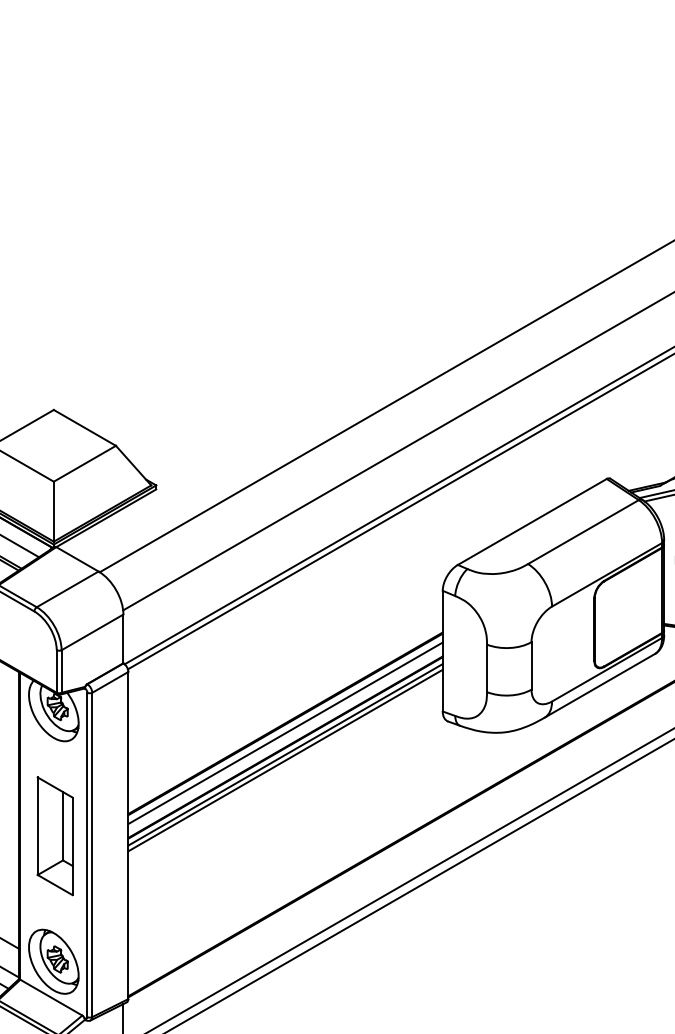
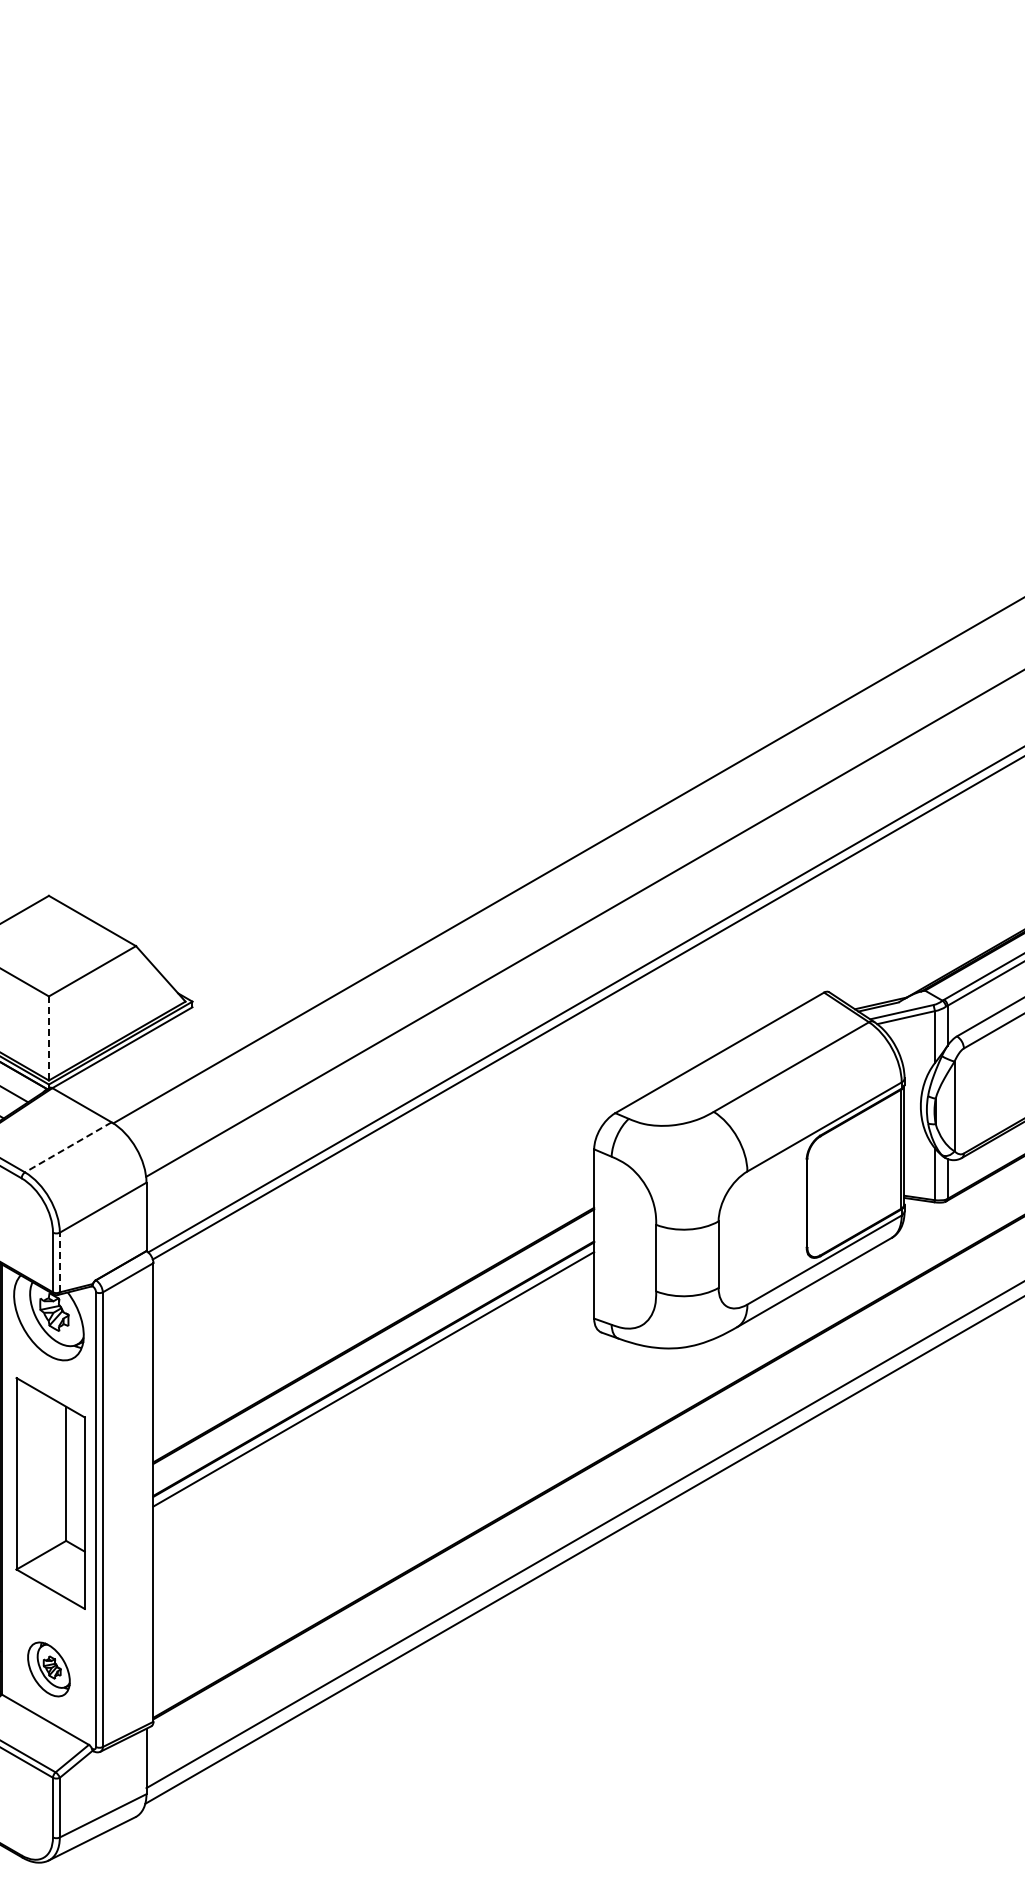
line: (53, 511) -> (48, 1038), solid -> dashed
line: (67, 589) -> (67, 1147), solid -> dashed
line: (61, 671) -> (59, 1262), solid -> dashed
line: (285, 732) -> (373, 1348), removed
line: (285, 760) -> (373, 1387), removed
part: (54, 836) -> (50, 1493), size x1.4
part: (53, 961) -> (48, 1669), size x0.6

